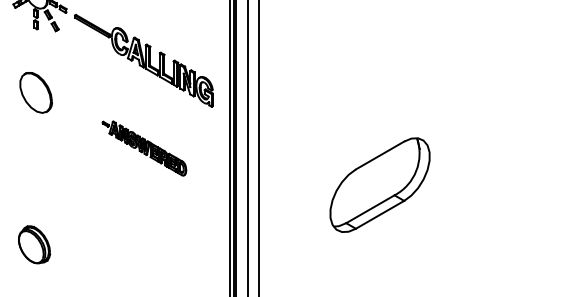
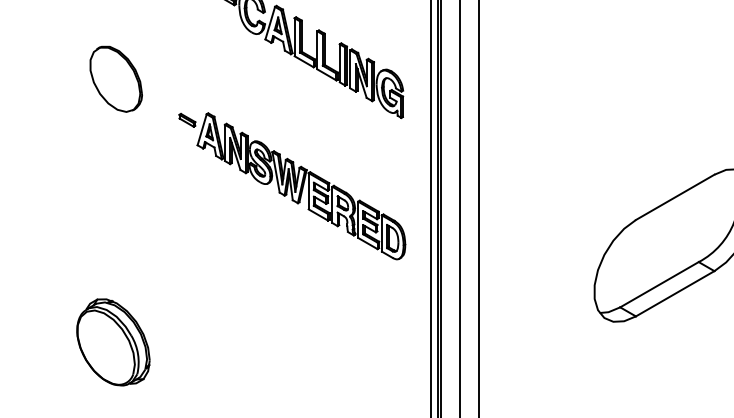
part: (35, 92) -> (115, 78), moved
part: (144, 148) -> (292, 185), size x1.67
part: (34, 244) -> (113, 341), size x1.43

